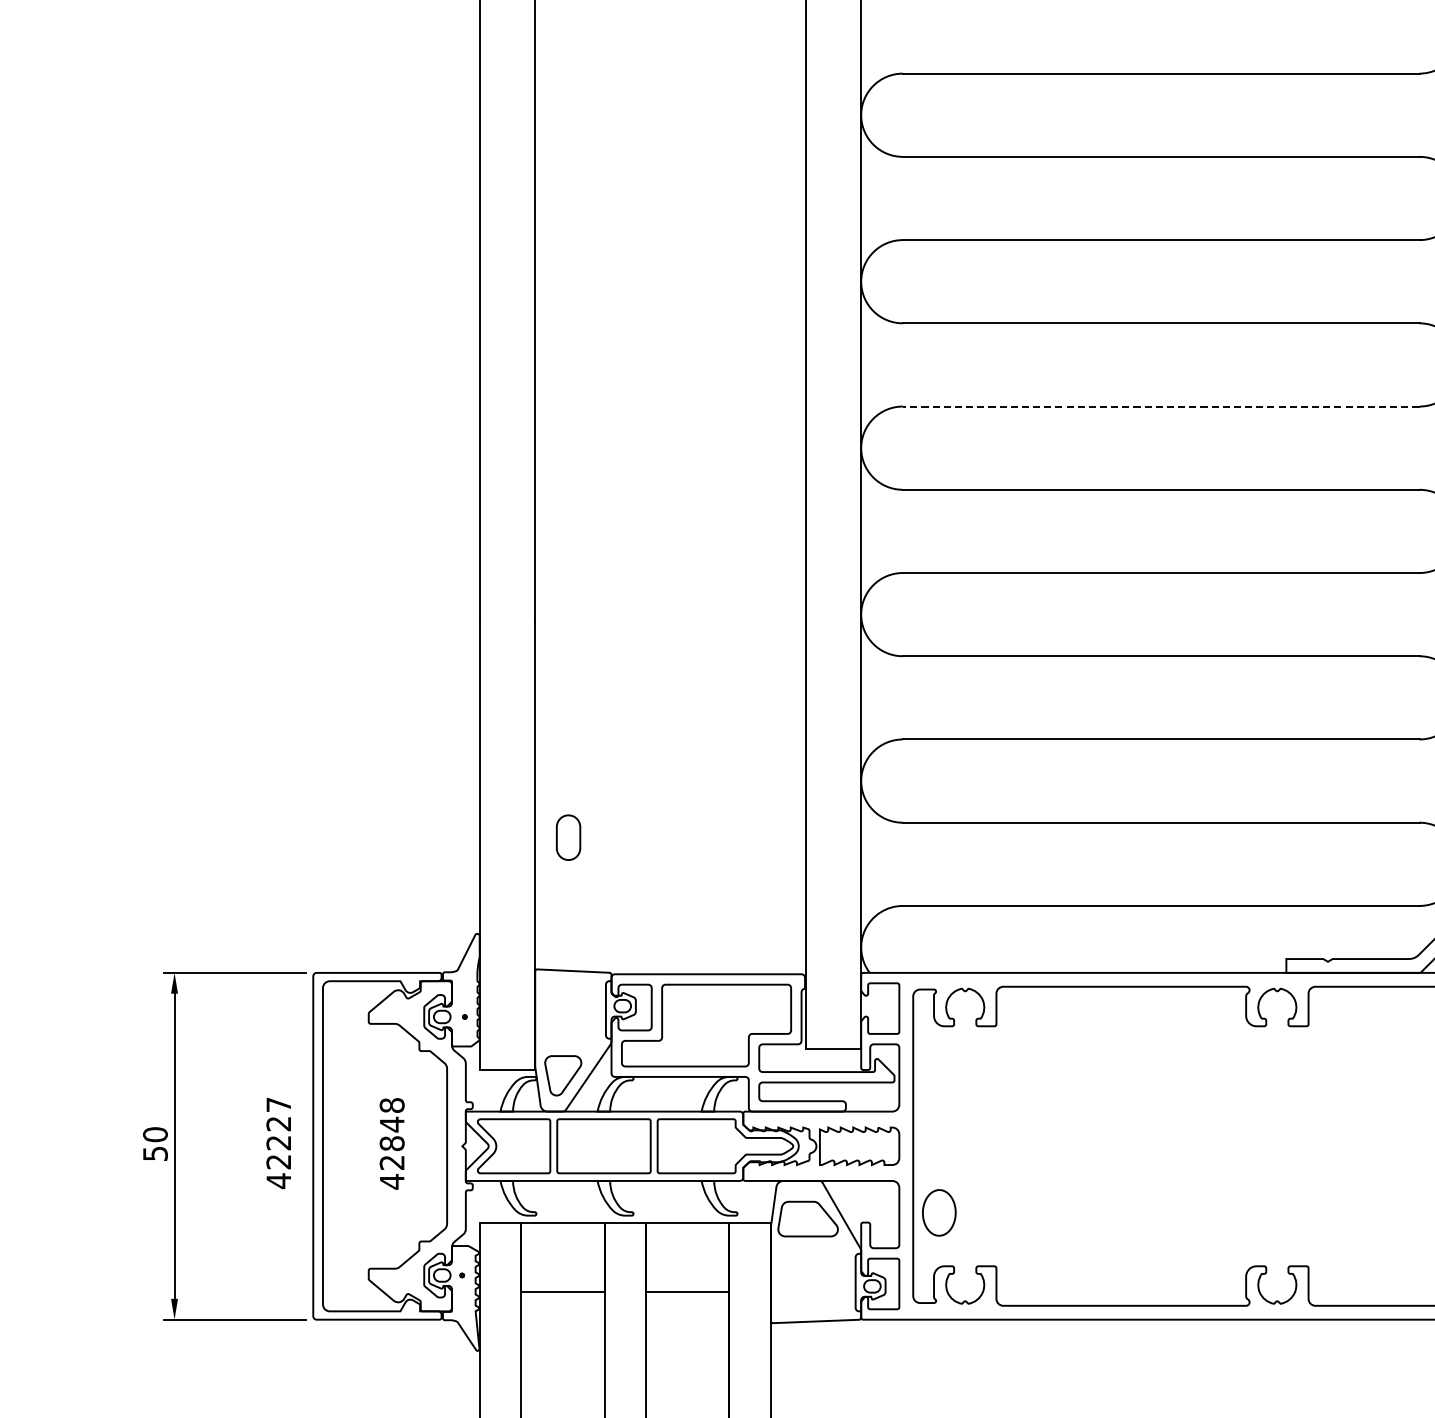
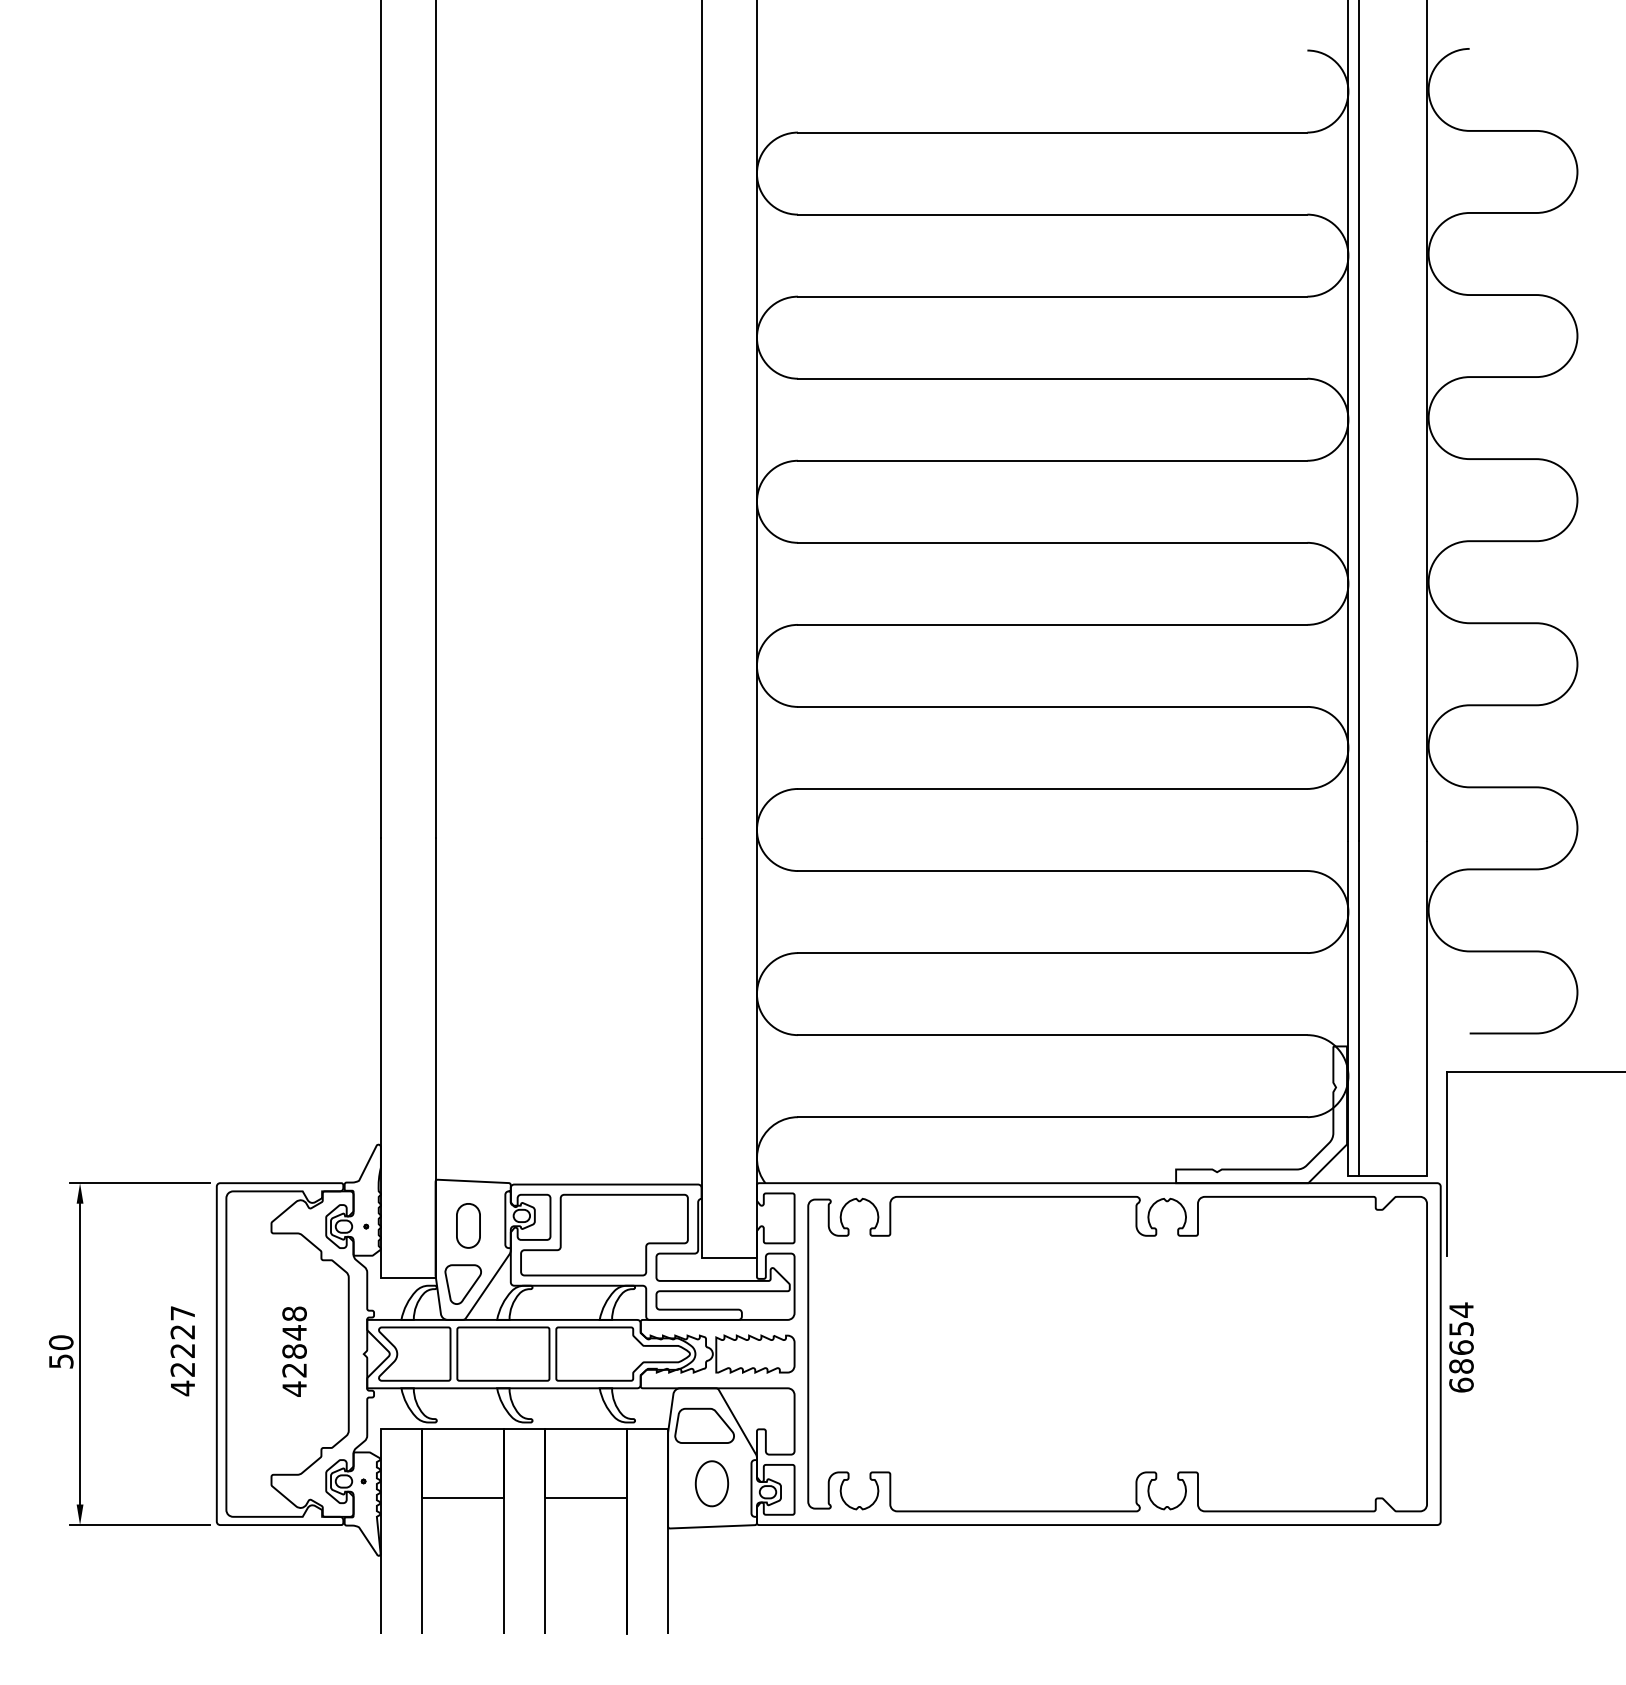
line: (1160, 406) -> (1052, 624), dashed -> solid
part: (568, 837) -> (468, 1225), moved
part: (938, 1212) -> (711, 1483), moved

